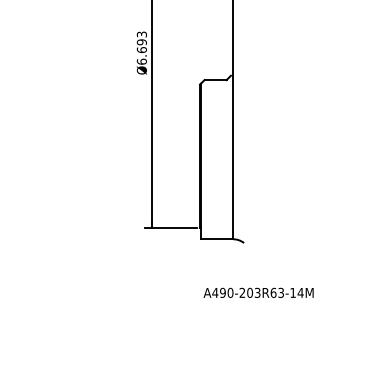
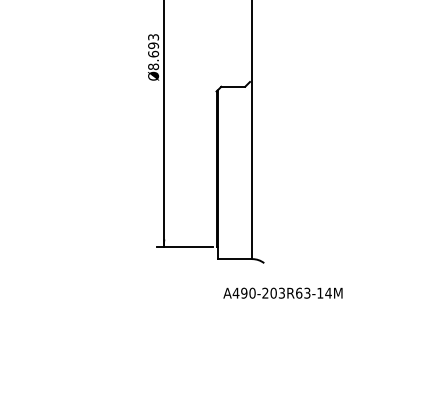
text: (141, 61) -> (153, 66), Ø6.693 -> Ø8.693
text: (258, 292) -> (282, 292), moved

